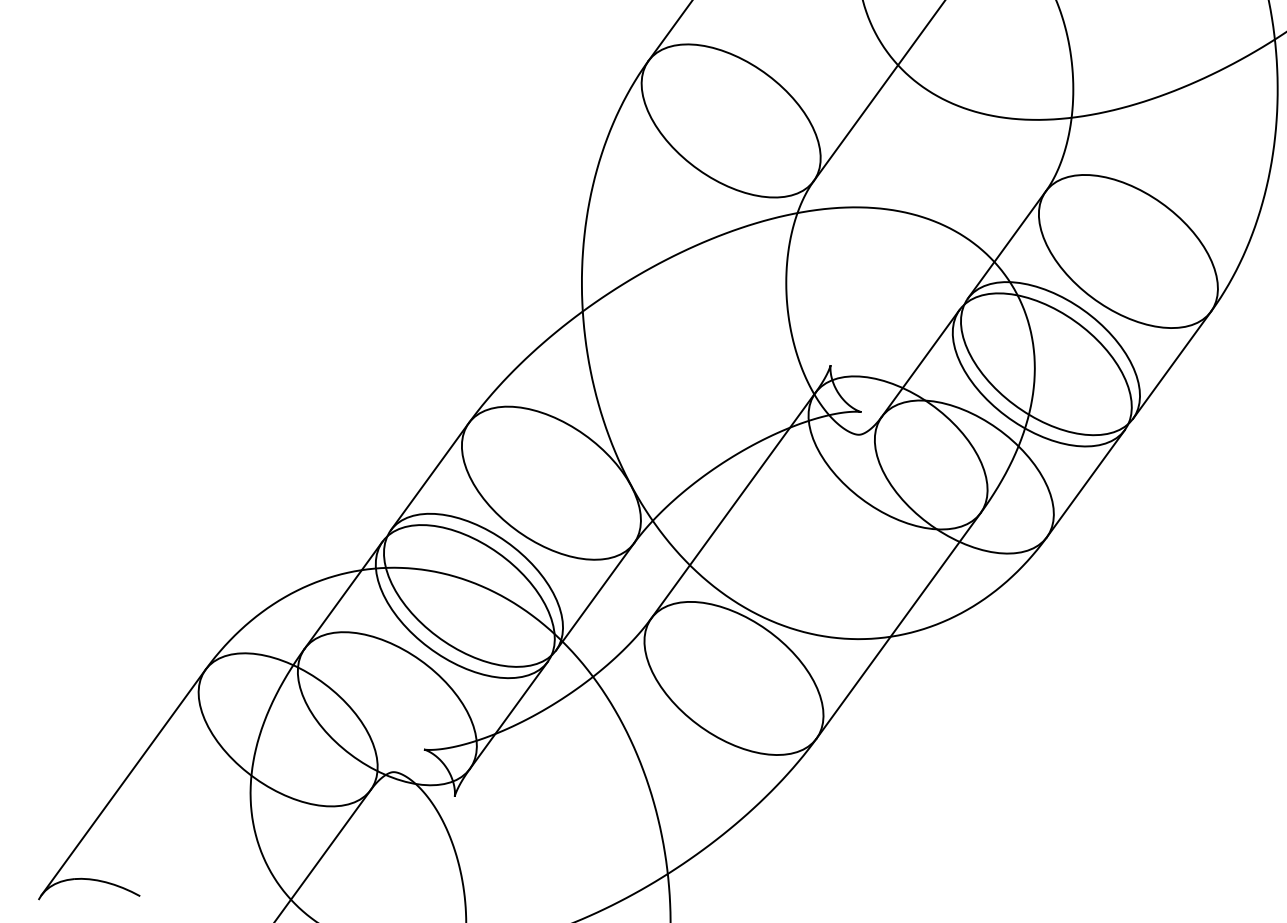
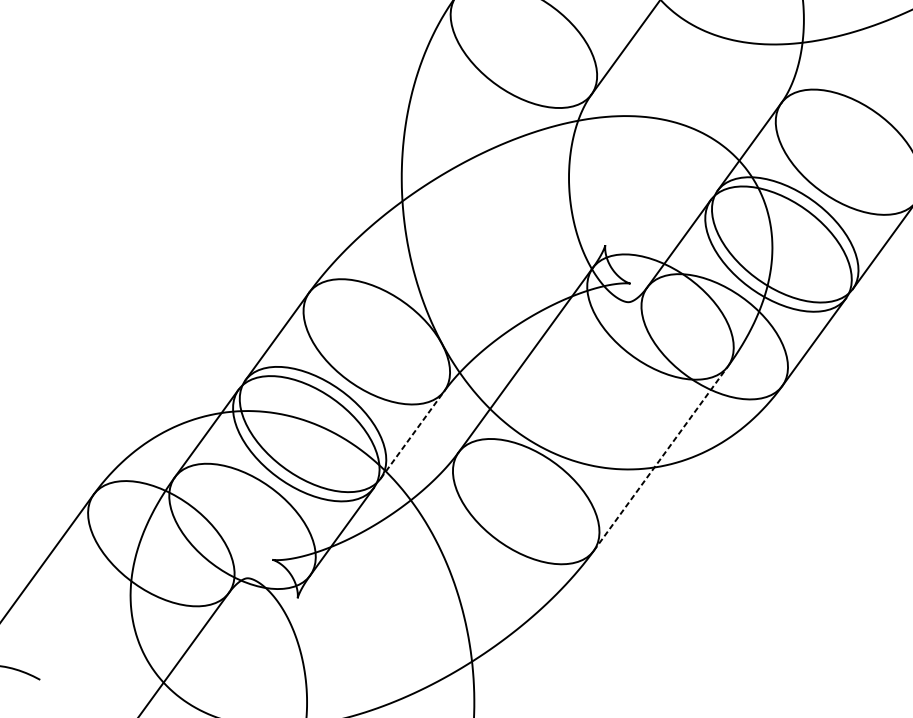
line: (595, 596) -> (412, 434), solid -> dashed
line: (898, 625) -> (660, 458), solid -> dashed

